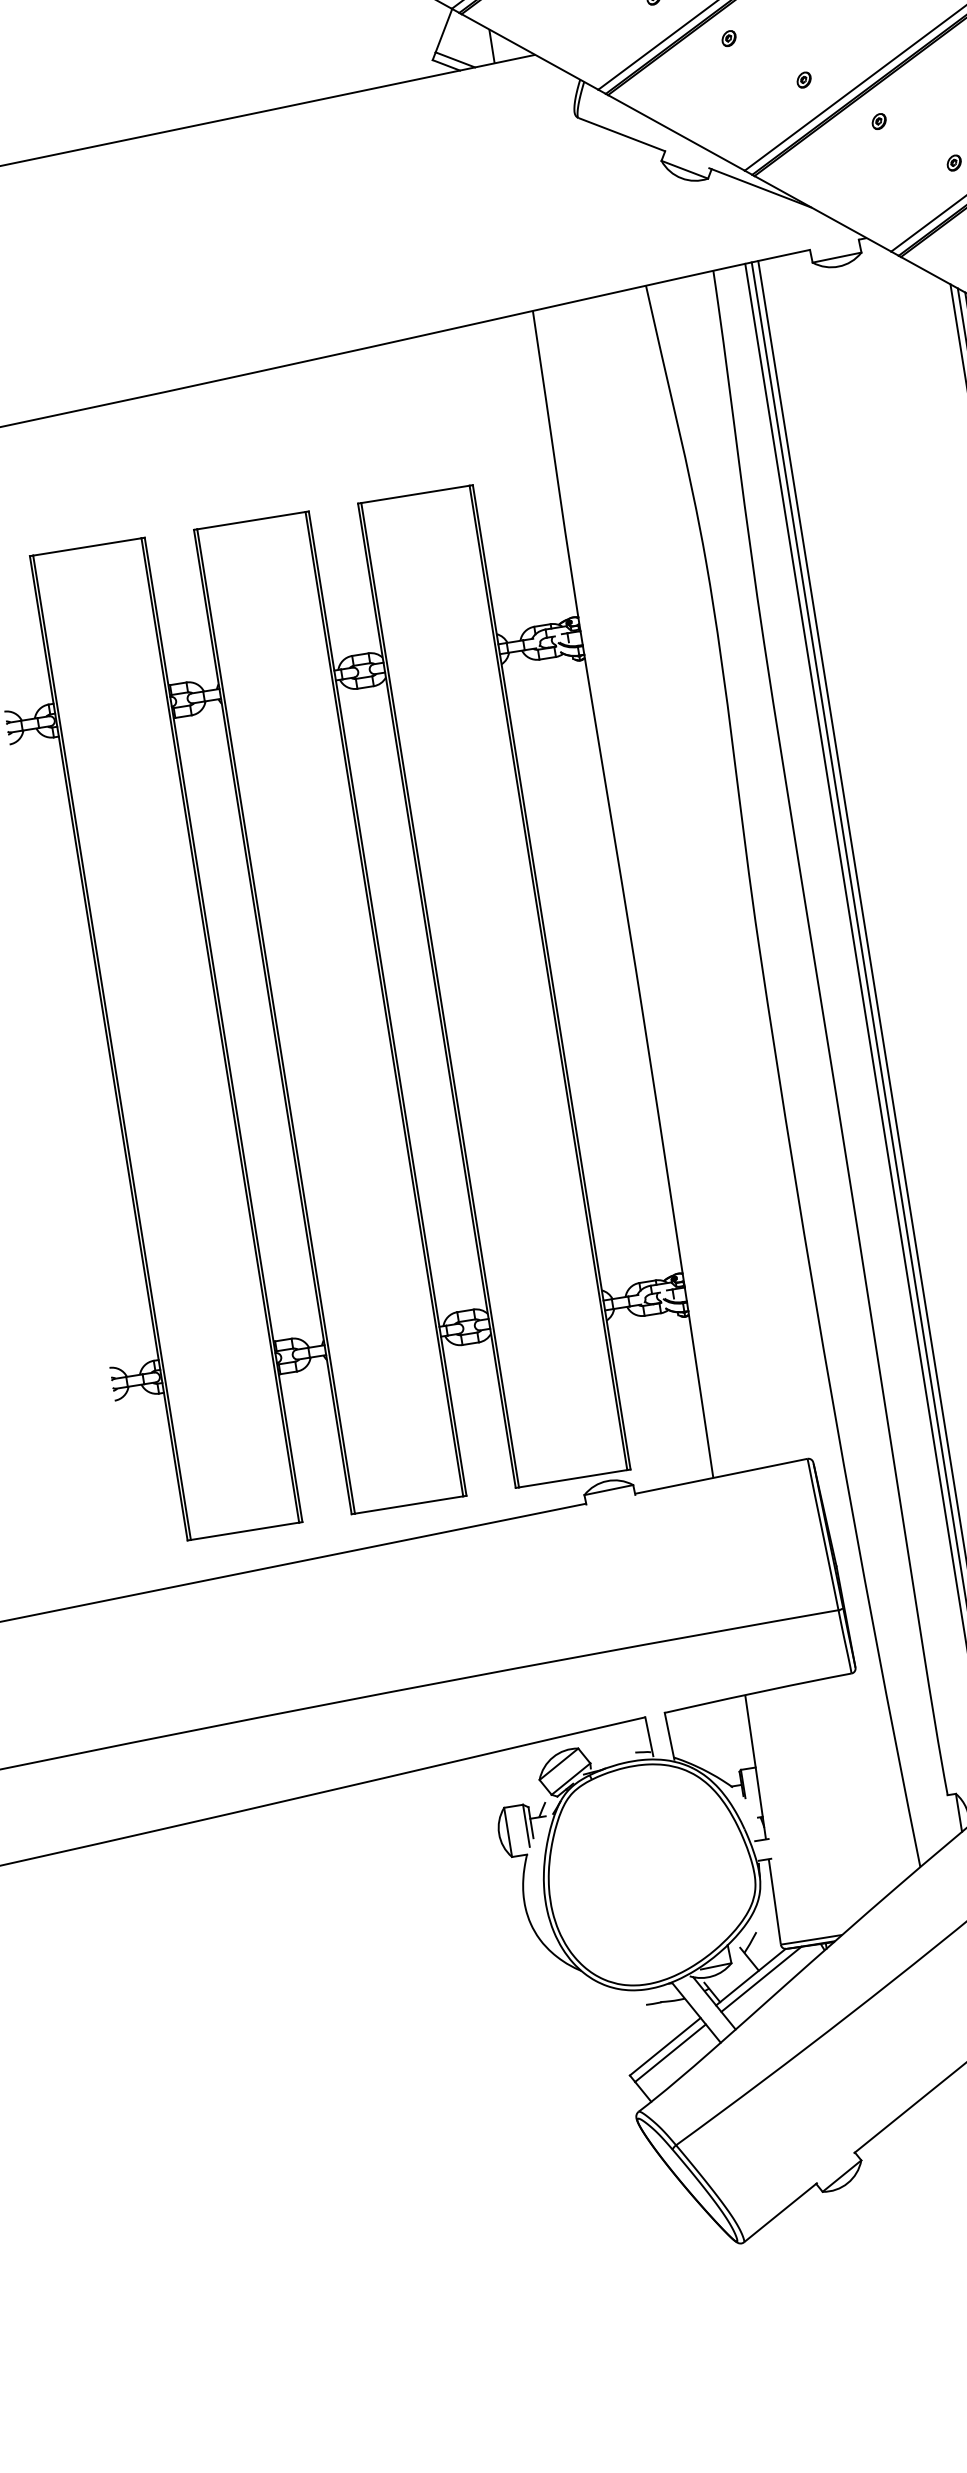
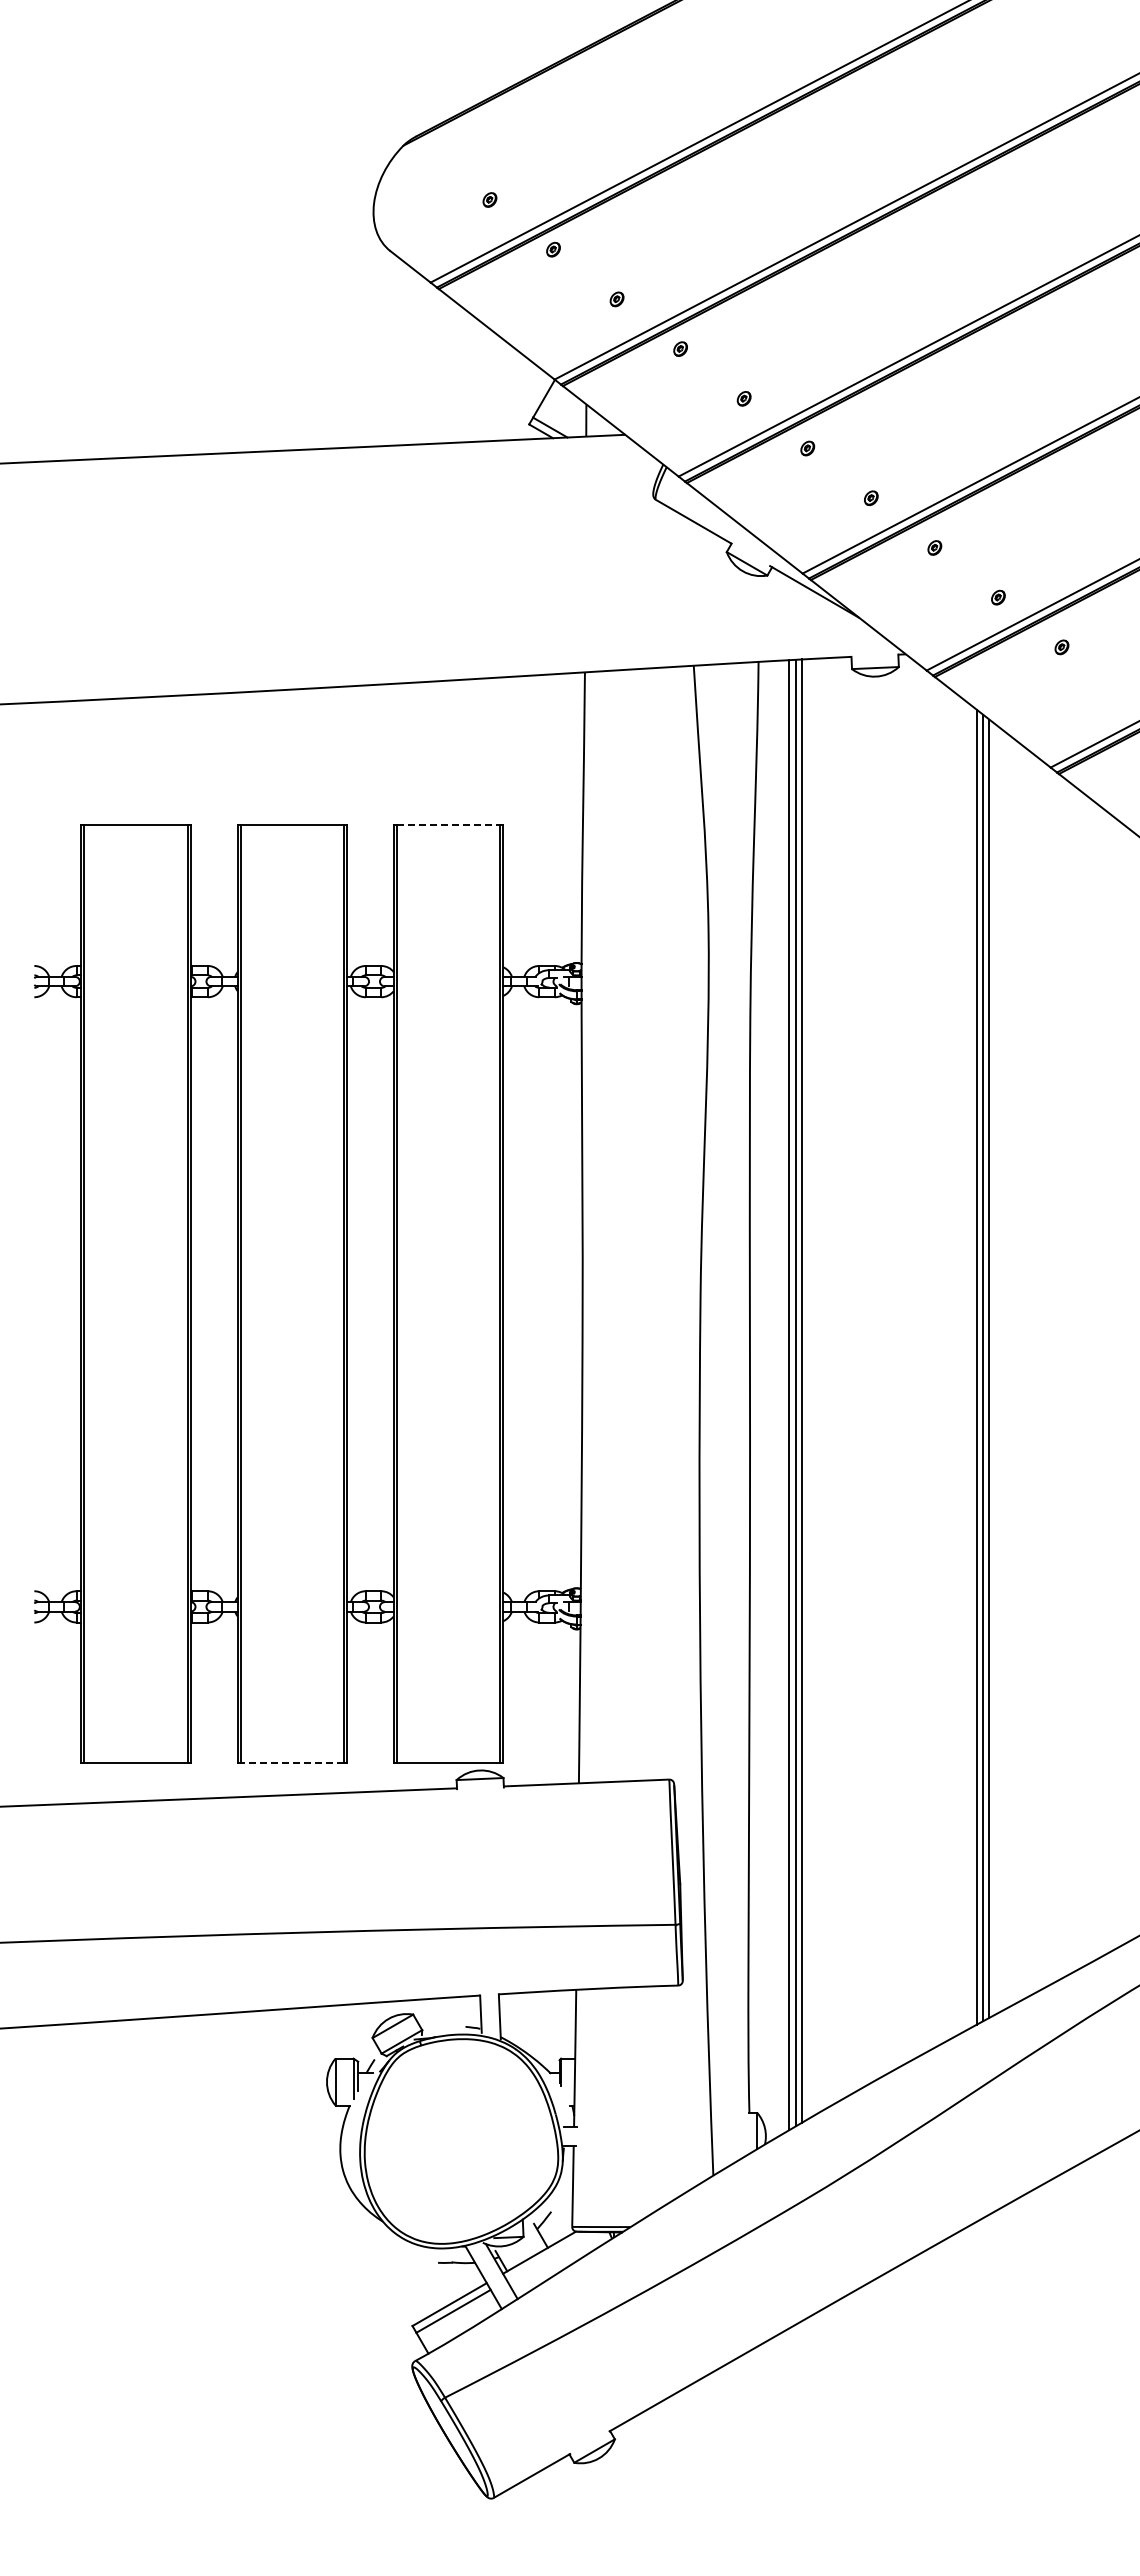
line: (415, 494) -> (448, 825), solid -> dashed
line: (409, 1505) -> (292, 1763), solid -> dashed
line: (760, 1978) -> (548, 2255), removed

